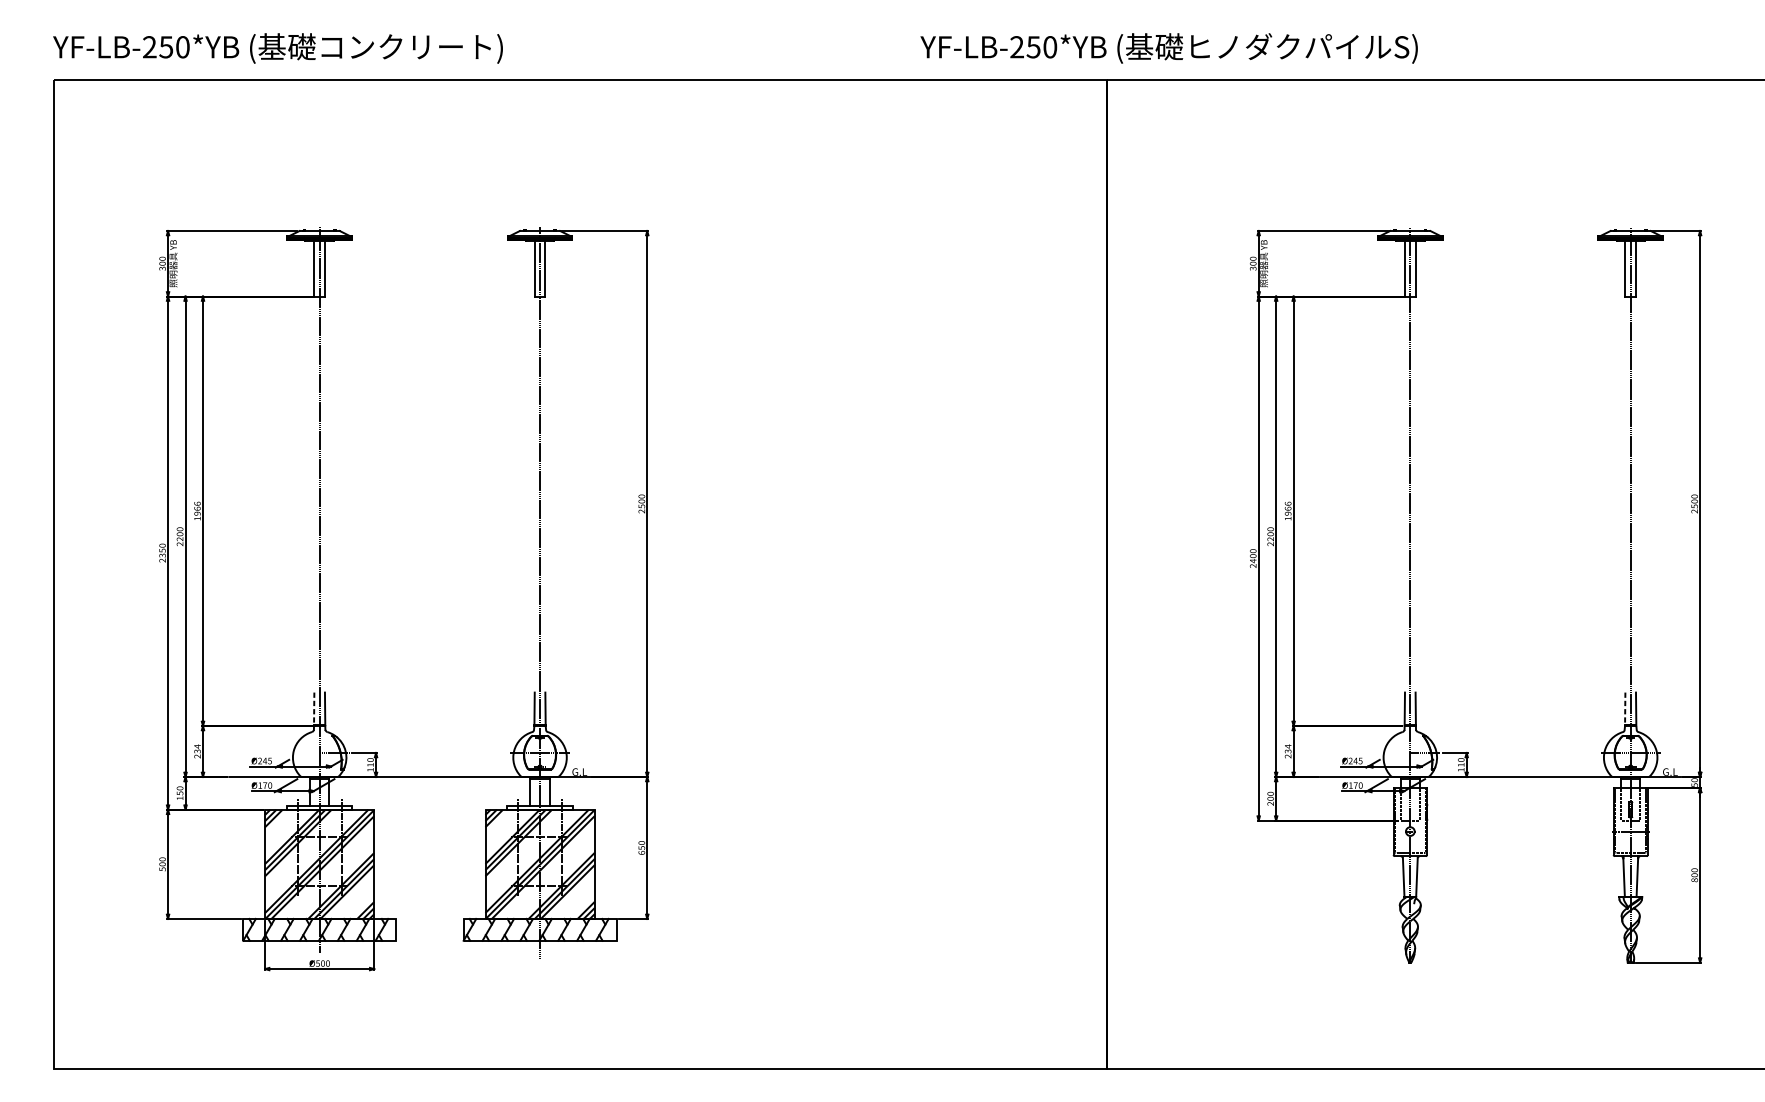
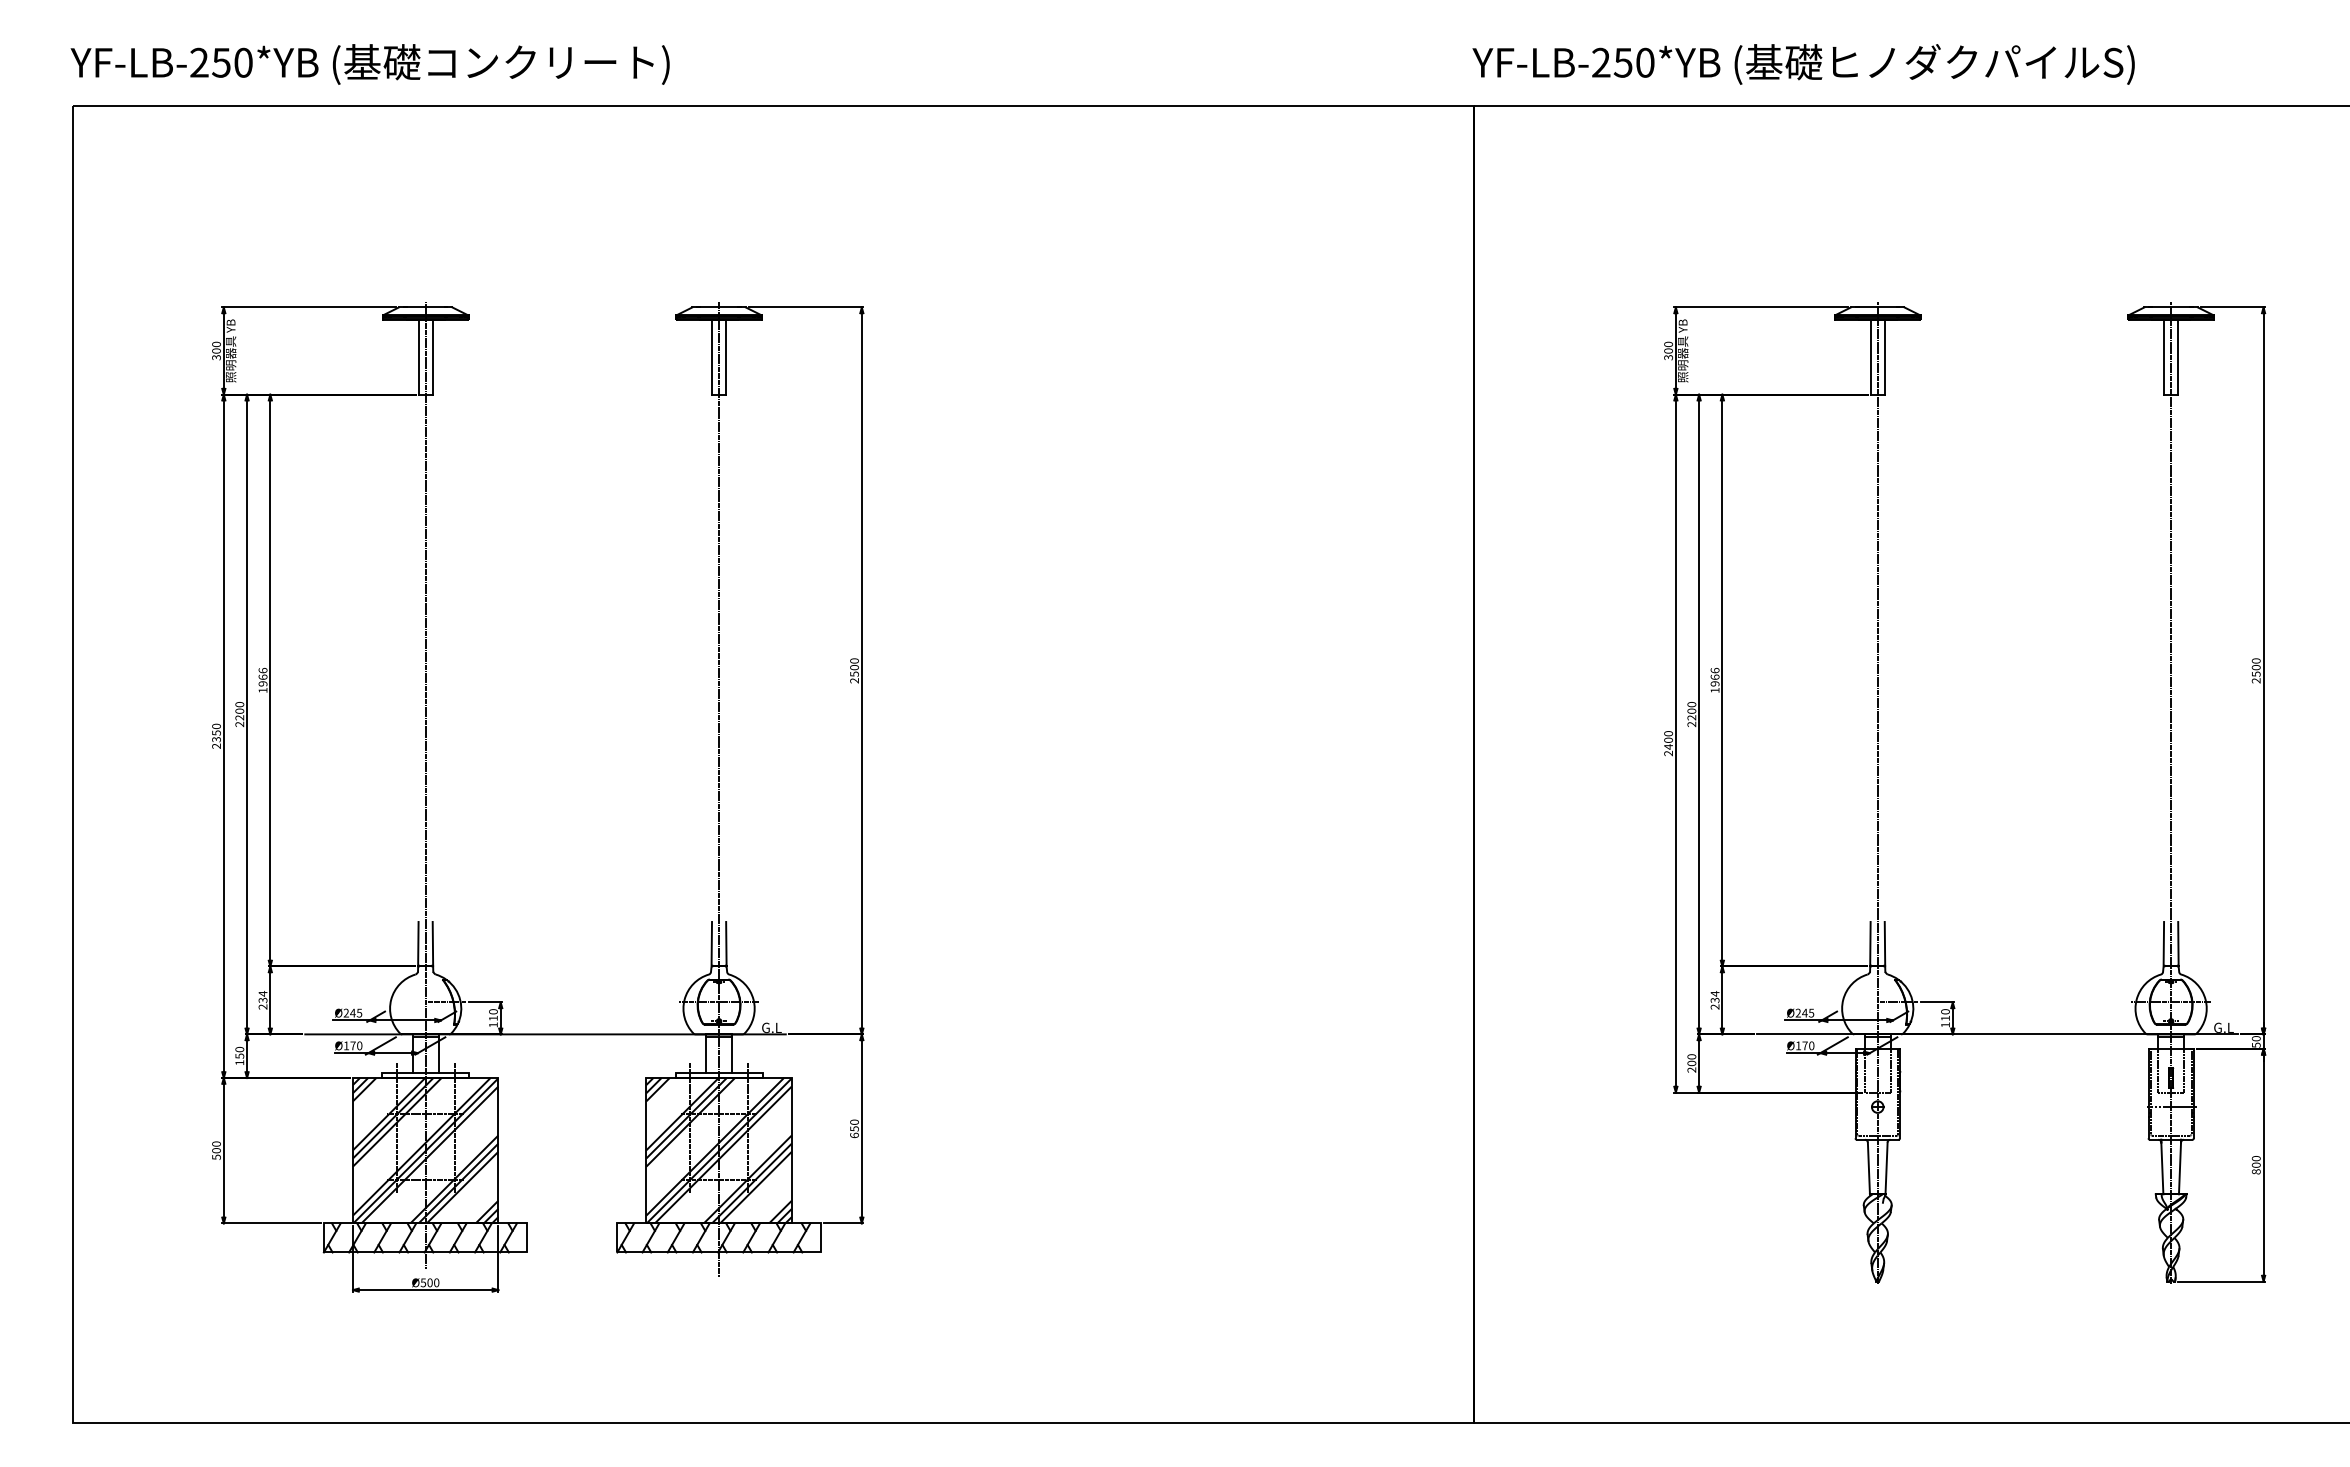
text: (1169, 48) -> (1803, 64), moved
line: (314, 708) -> (418, 943), dashed -> solid
line: (1624, 708) -> (2163, 943), dashed -> solid

